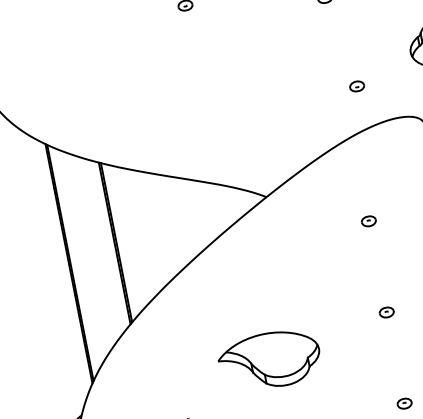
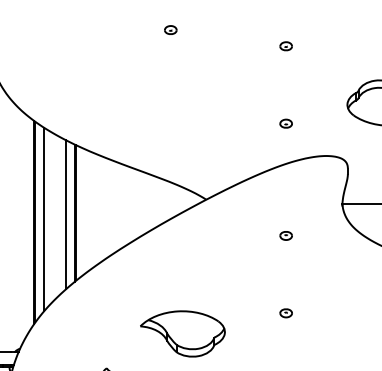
part: (356, 86) -> (285, 123), moved
line: (105, 246) -> (66, 214), added
line: (80, 257) -> (44, 219), added

